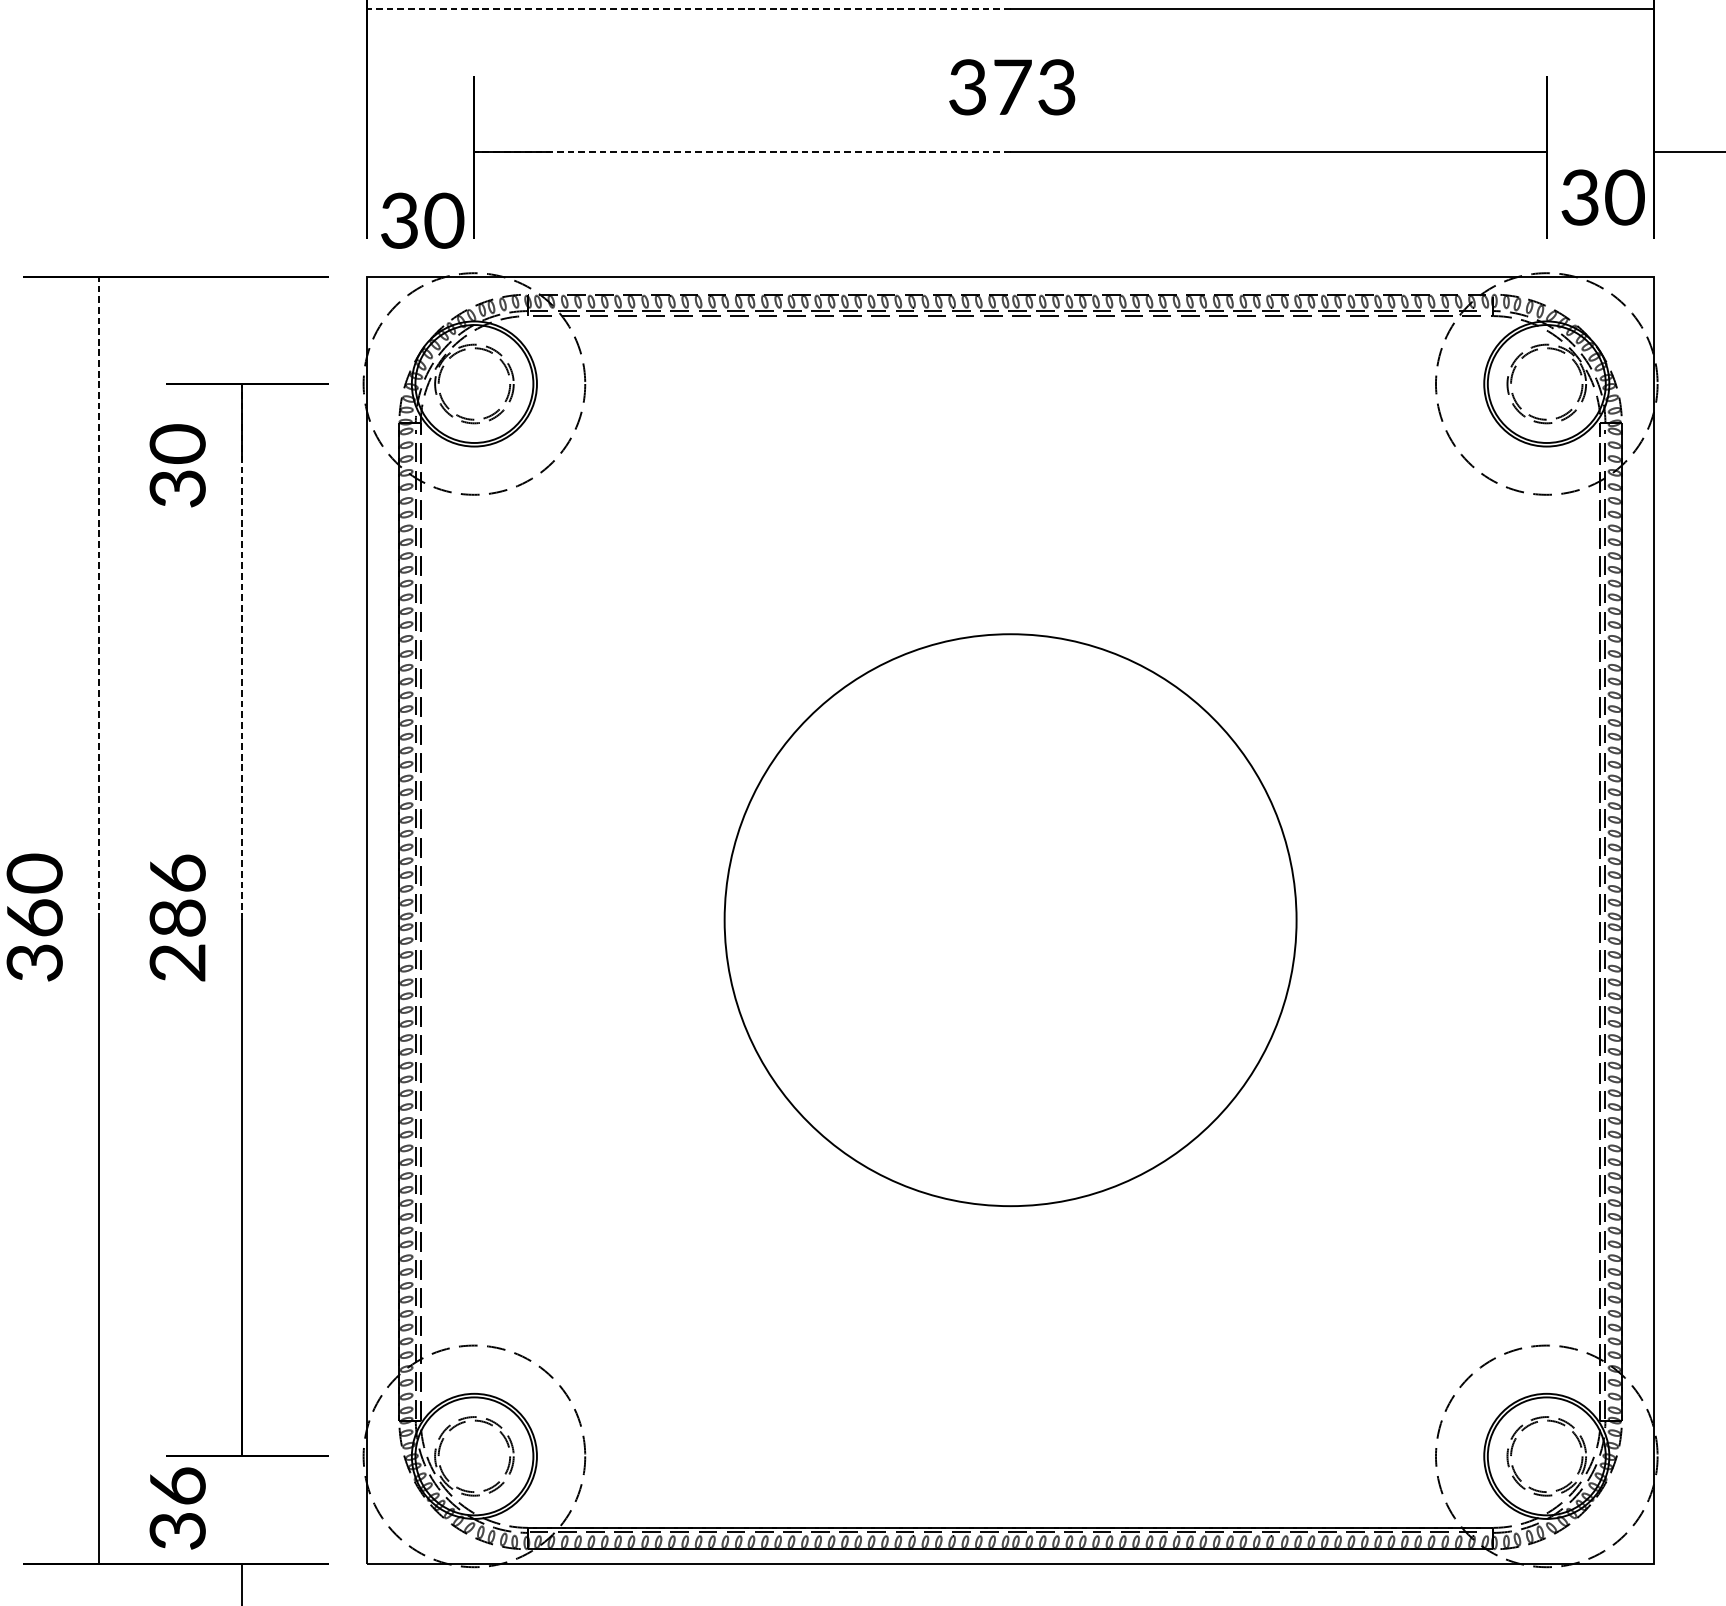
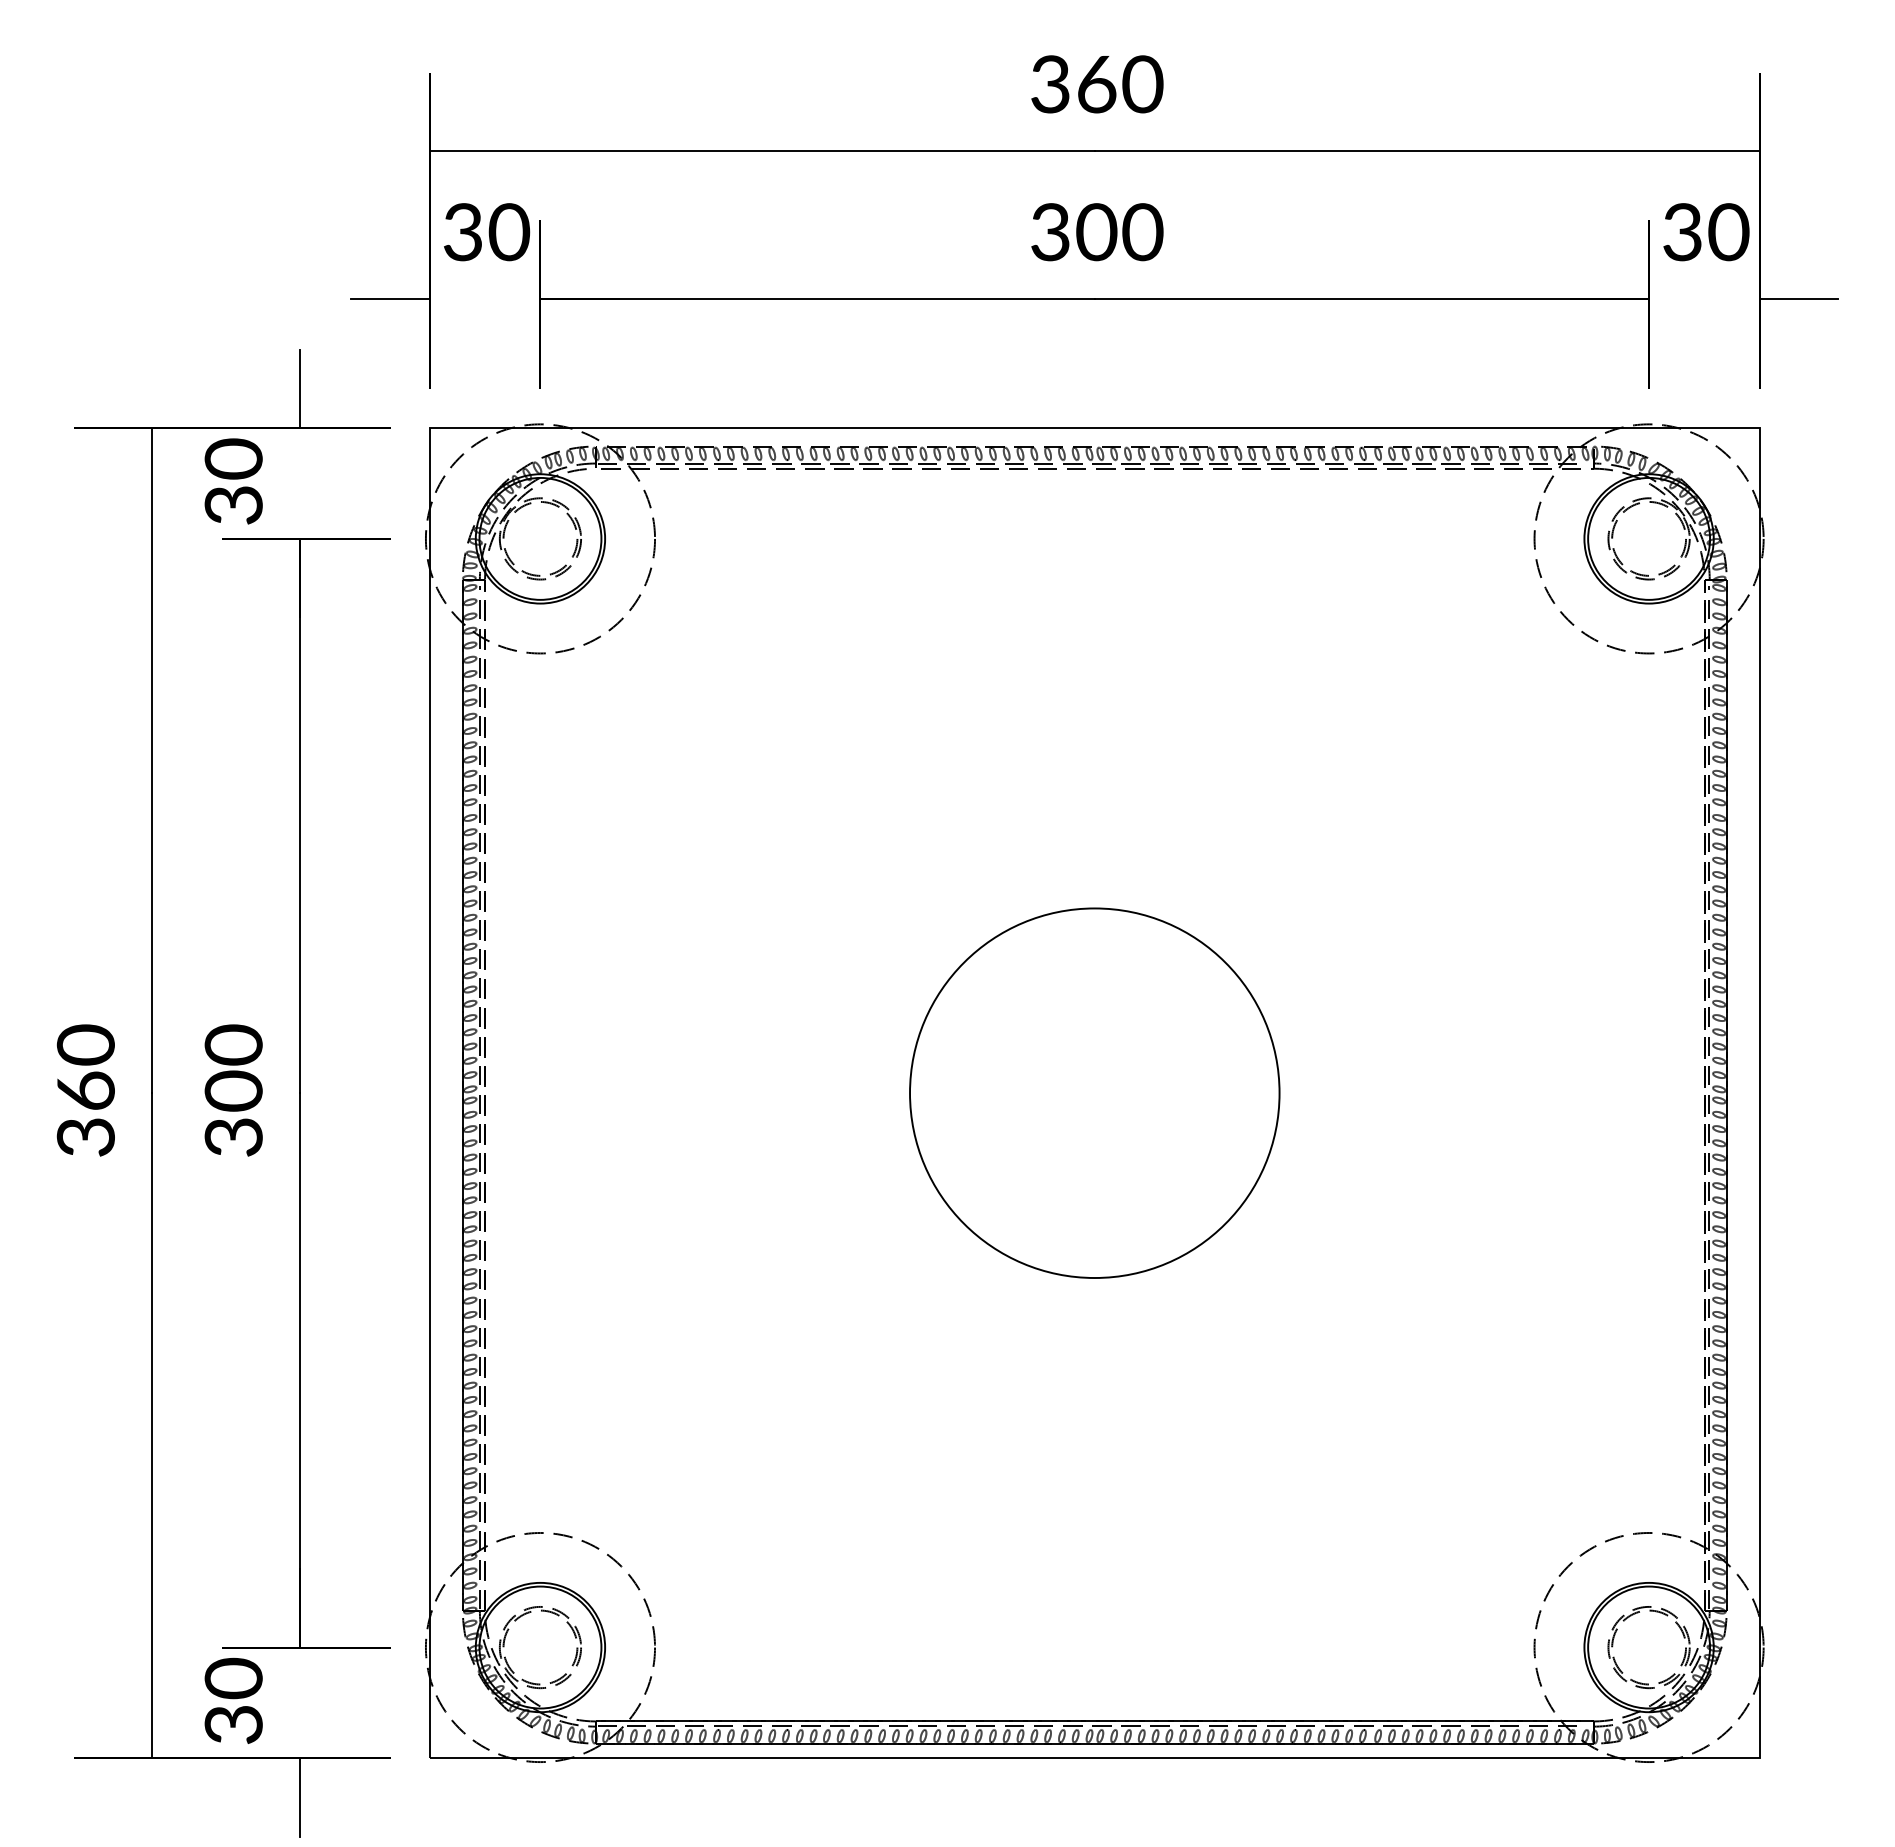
line: (689, 8) -> (762, 150), dashed -> solid
text: (1034, 87) -> (1119, 232), 373 -> 300
line: (329, 151) -> (390, 298), added
line: (742, 151) -> (817, 298), dashed -> solid
text: (1603, 197) -> (1706, 232), moved
text: (423, 221) -> (487, 232), moved
line: (242, 238) -> (300, 388), added
text: (177, 465) -> (233, 481), moved
line: (99, 598) -> (152, 760), dashed -> solid
line: (242, 651) -> (300, 815), dashed -> solid
text: (177, 917) -> (233, 1090), 286 -> 300
circle: (1010, 920) -> (1094, 1093), size x0.62
text: (177, 1486) -> (233, 1678), 36 -> 30

